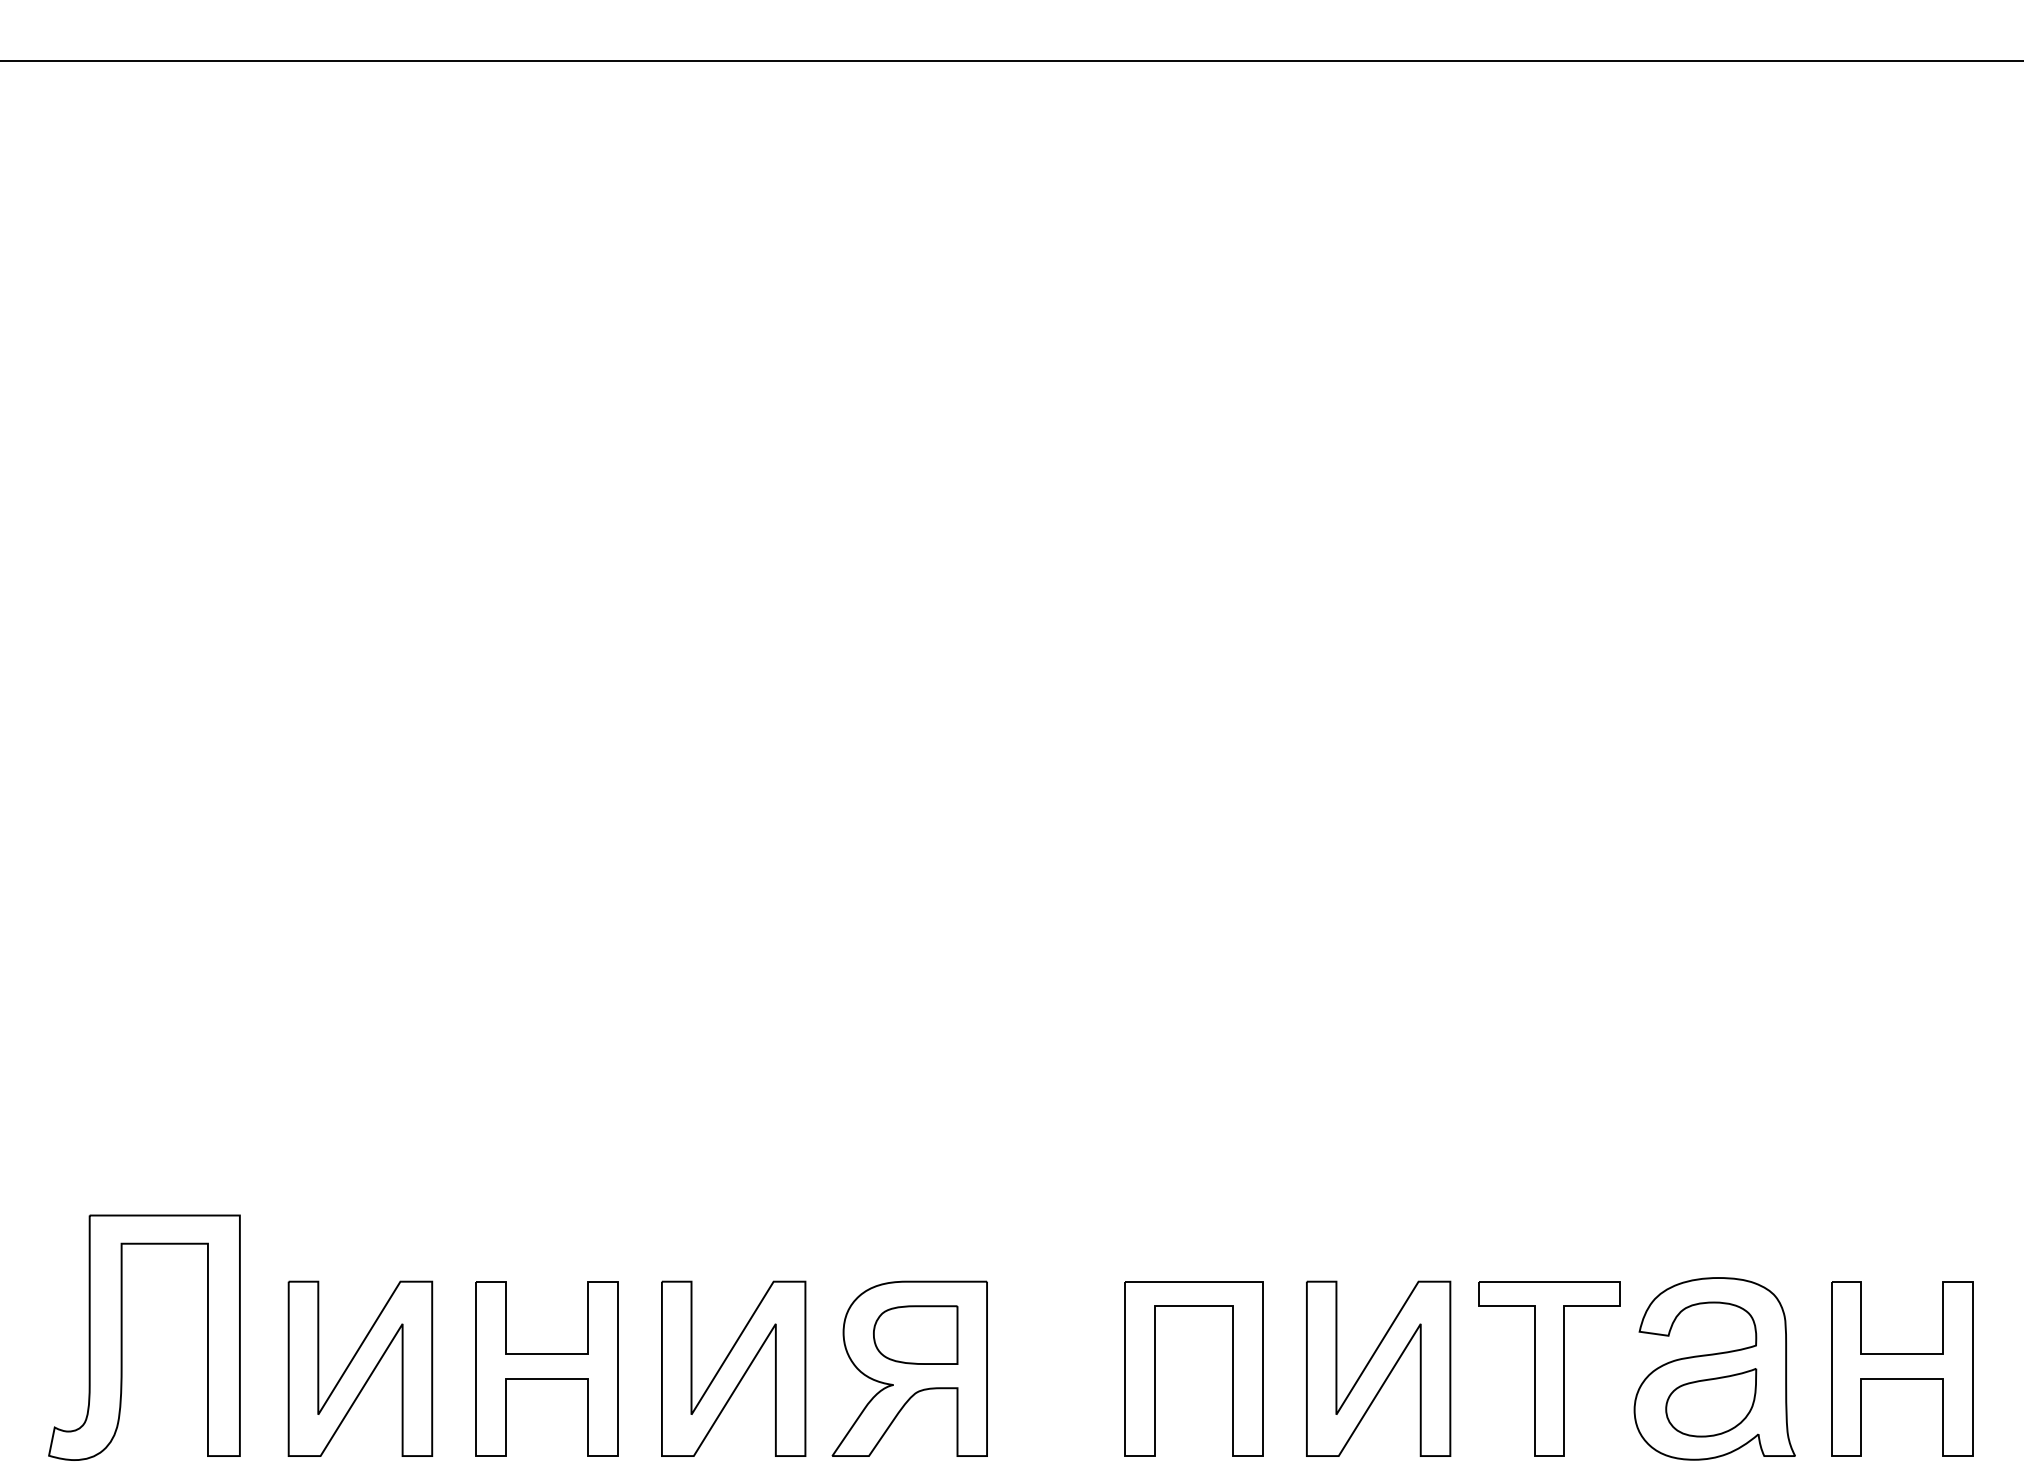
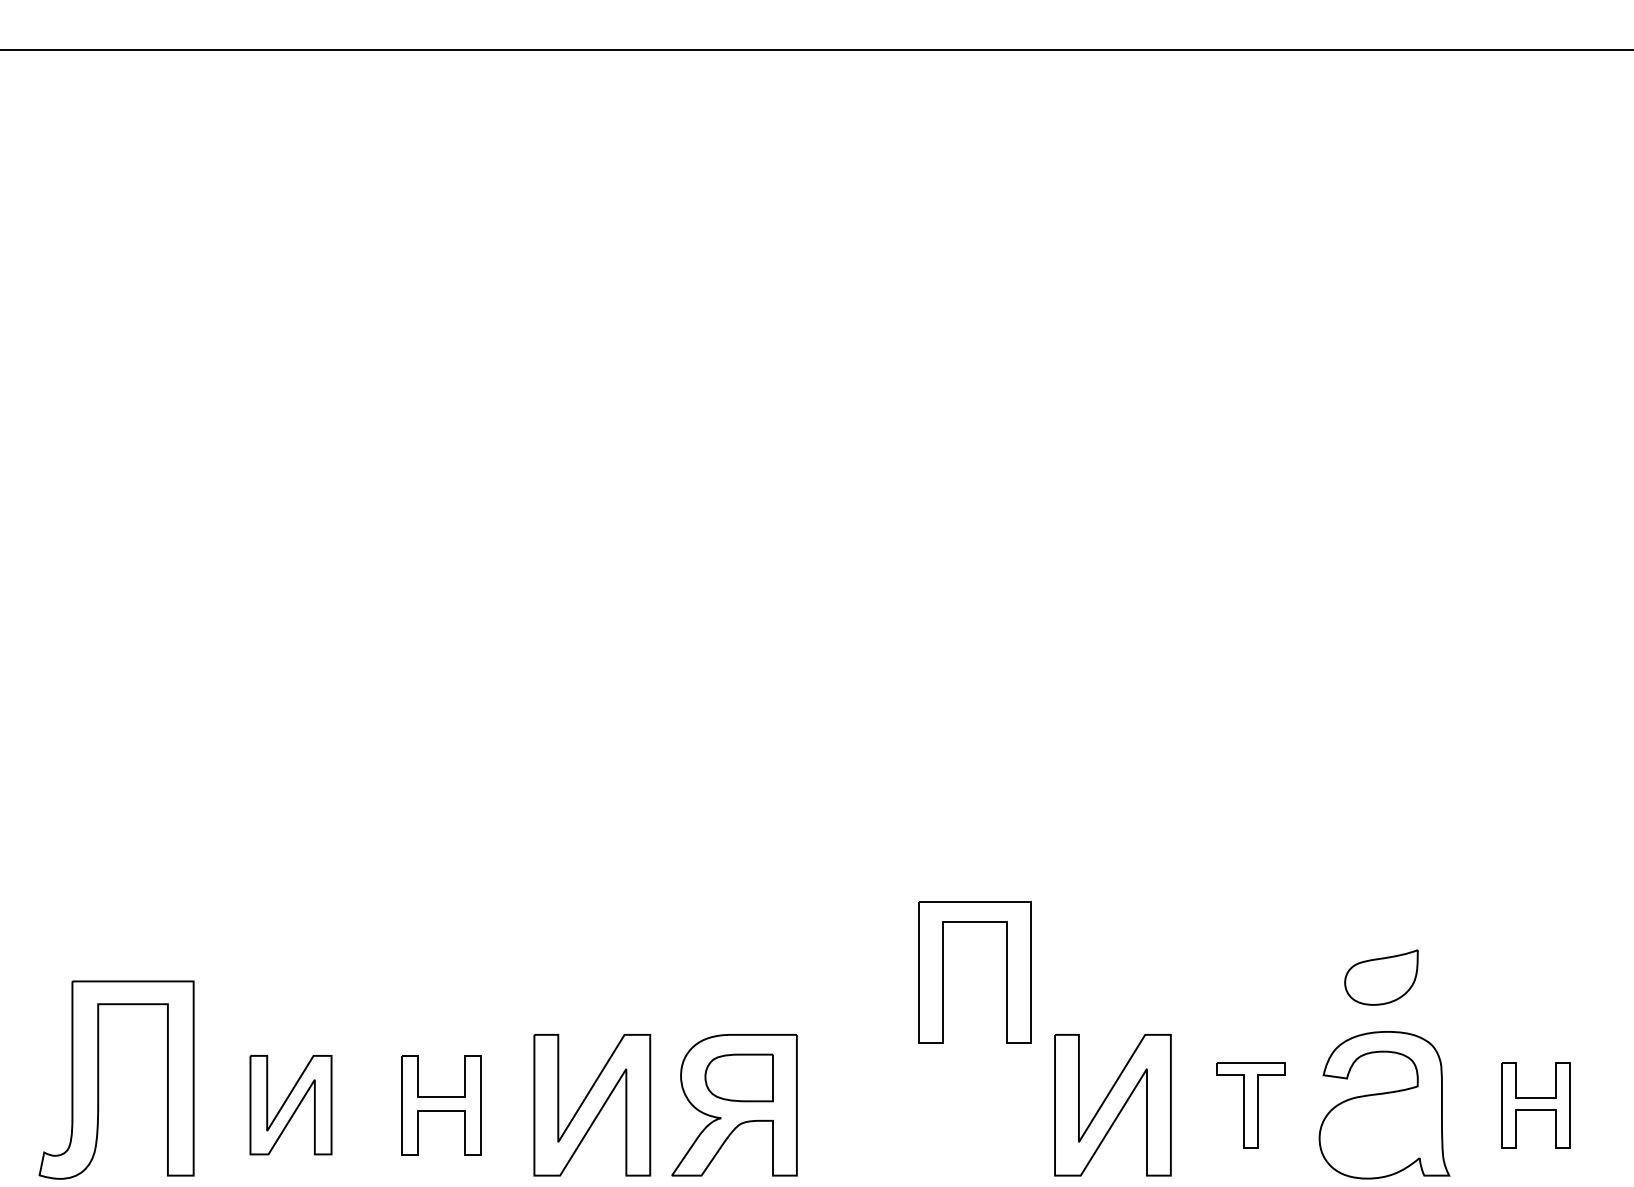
part: (360, 1368) -> (291, 1104), size x0.7
part: (546, 1368) -> (441, 1104), size x0.7
part: (1155, 1368) -> (944, 972), moved
part: (1549, 1368) -> (1250, 1104), size x0.6
part: (1902, 1368) -> (1535, 1104), size x0.6
part: (1711, 1402) -> (1381, 977), moved

